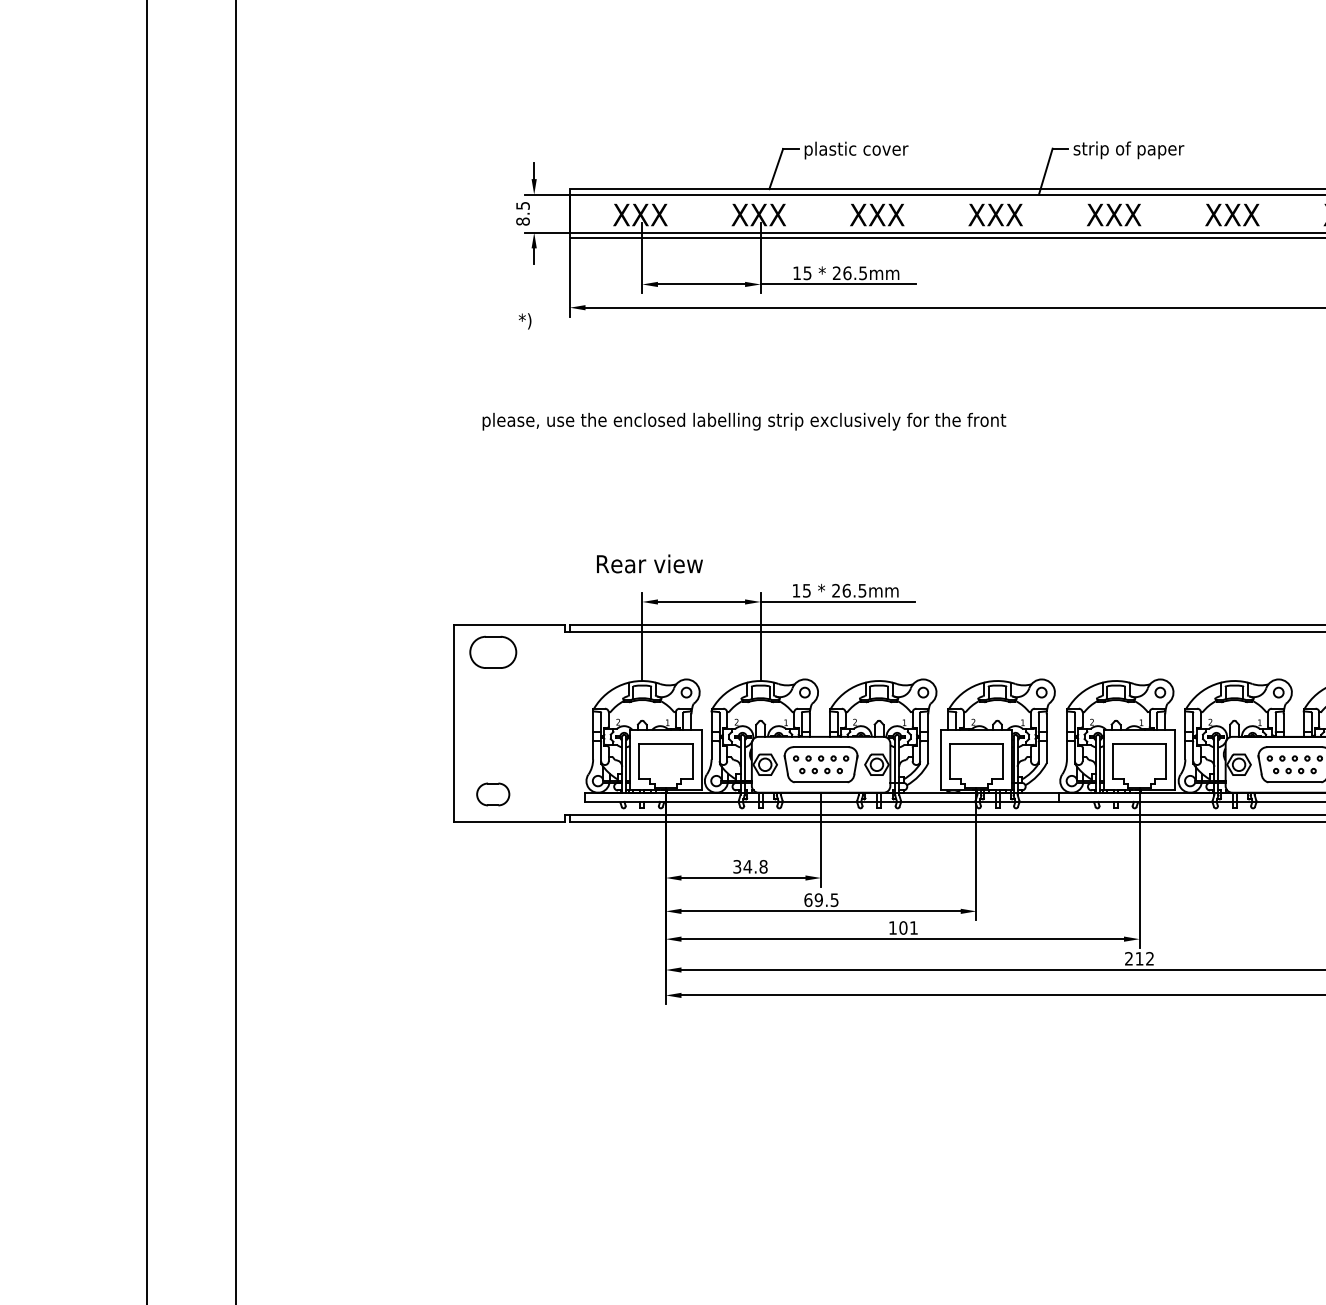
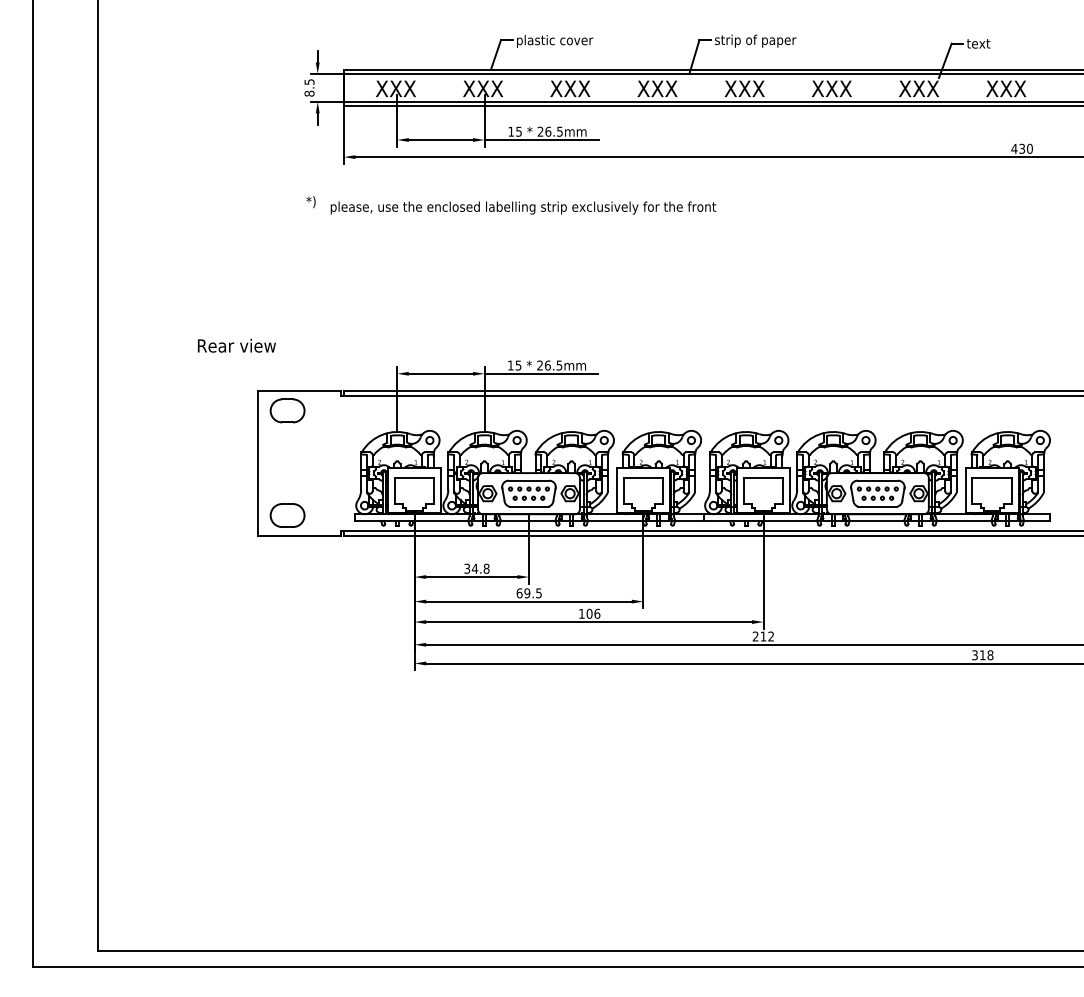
text: (524, 321) -> (310, 202), moved
text: (744, 420) -> (523, 207), moved
text: (649, 563) -> (236, 345), moved
part: (493, 794) -> (287, 515), size x1.43
text: (914, 927) -> (597, 613), 101 -> 106

